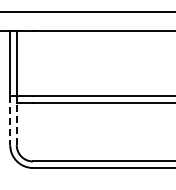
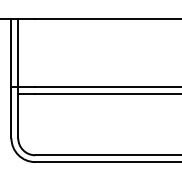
line: (10, 121) -> (11, 113), dashed -> solid
line: (16, 123) -> (17, 115), dashed -> solid

